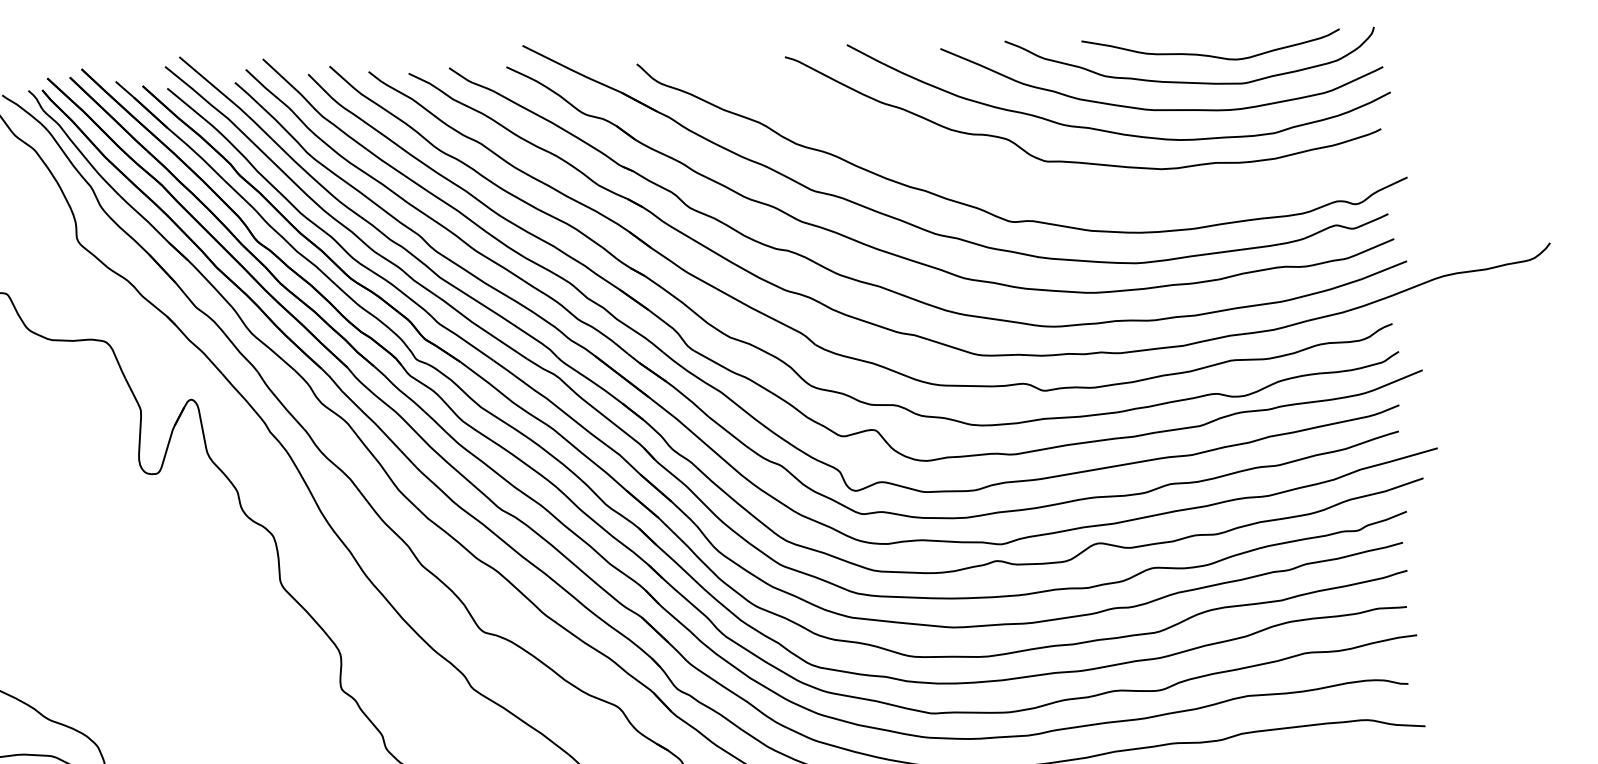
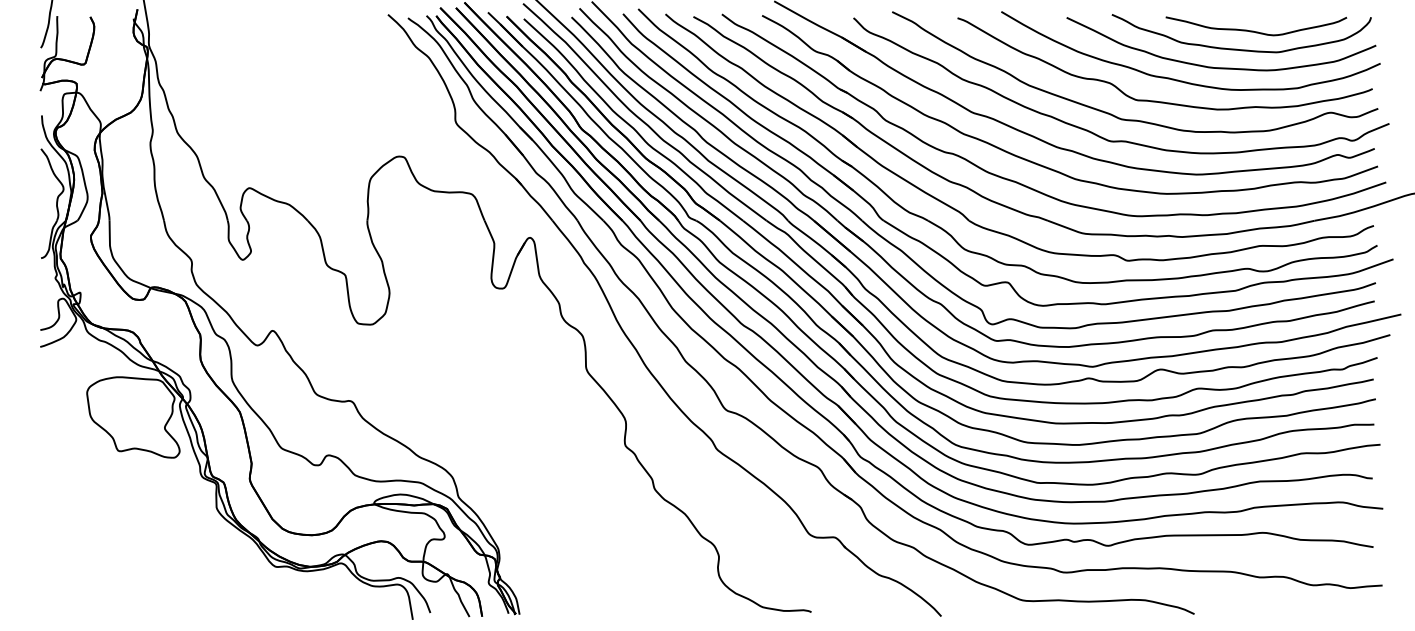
curve: (1045, 189) -> (1135, 119), added

